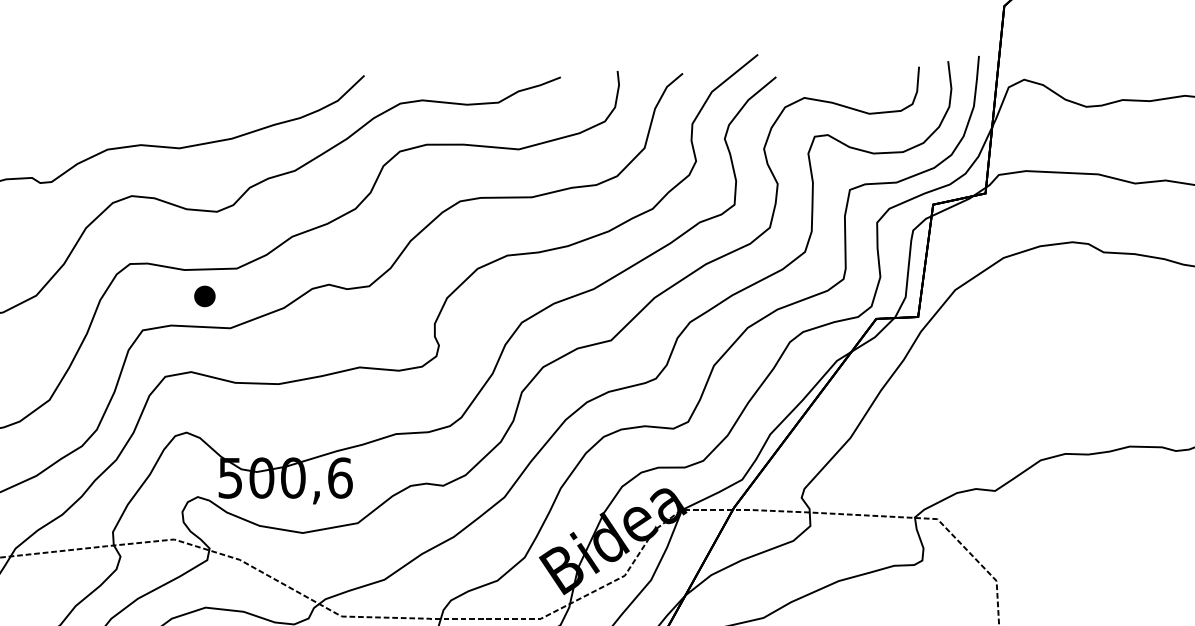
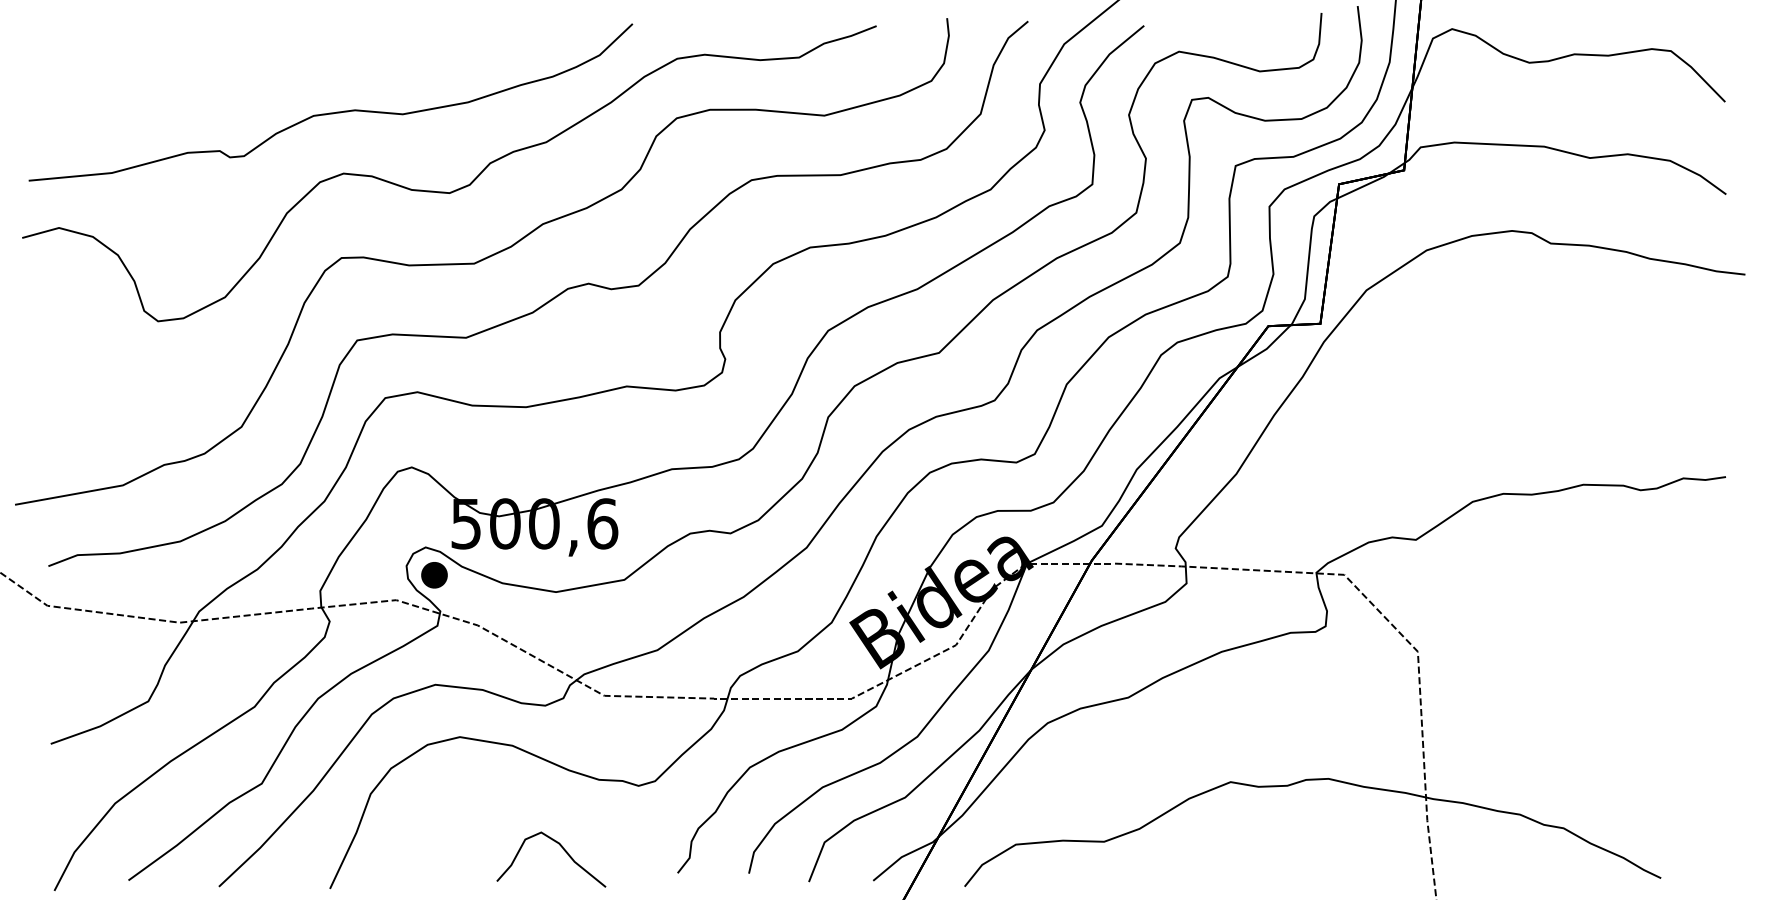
part: (204, 296) -> (434, 575), moved

